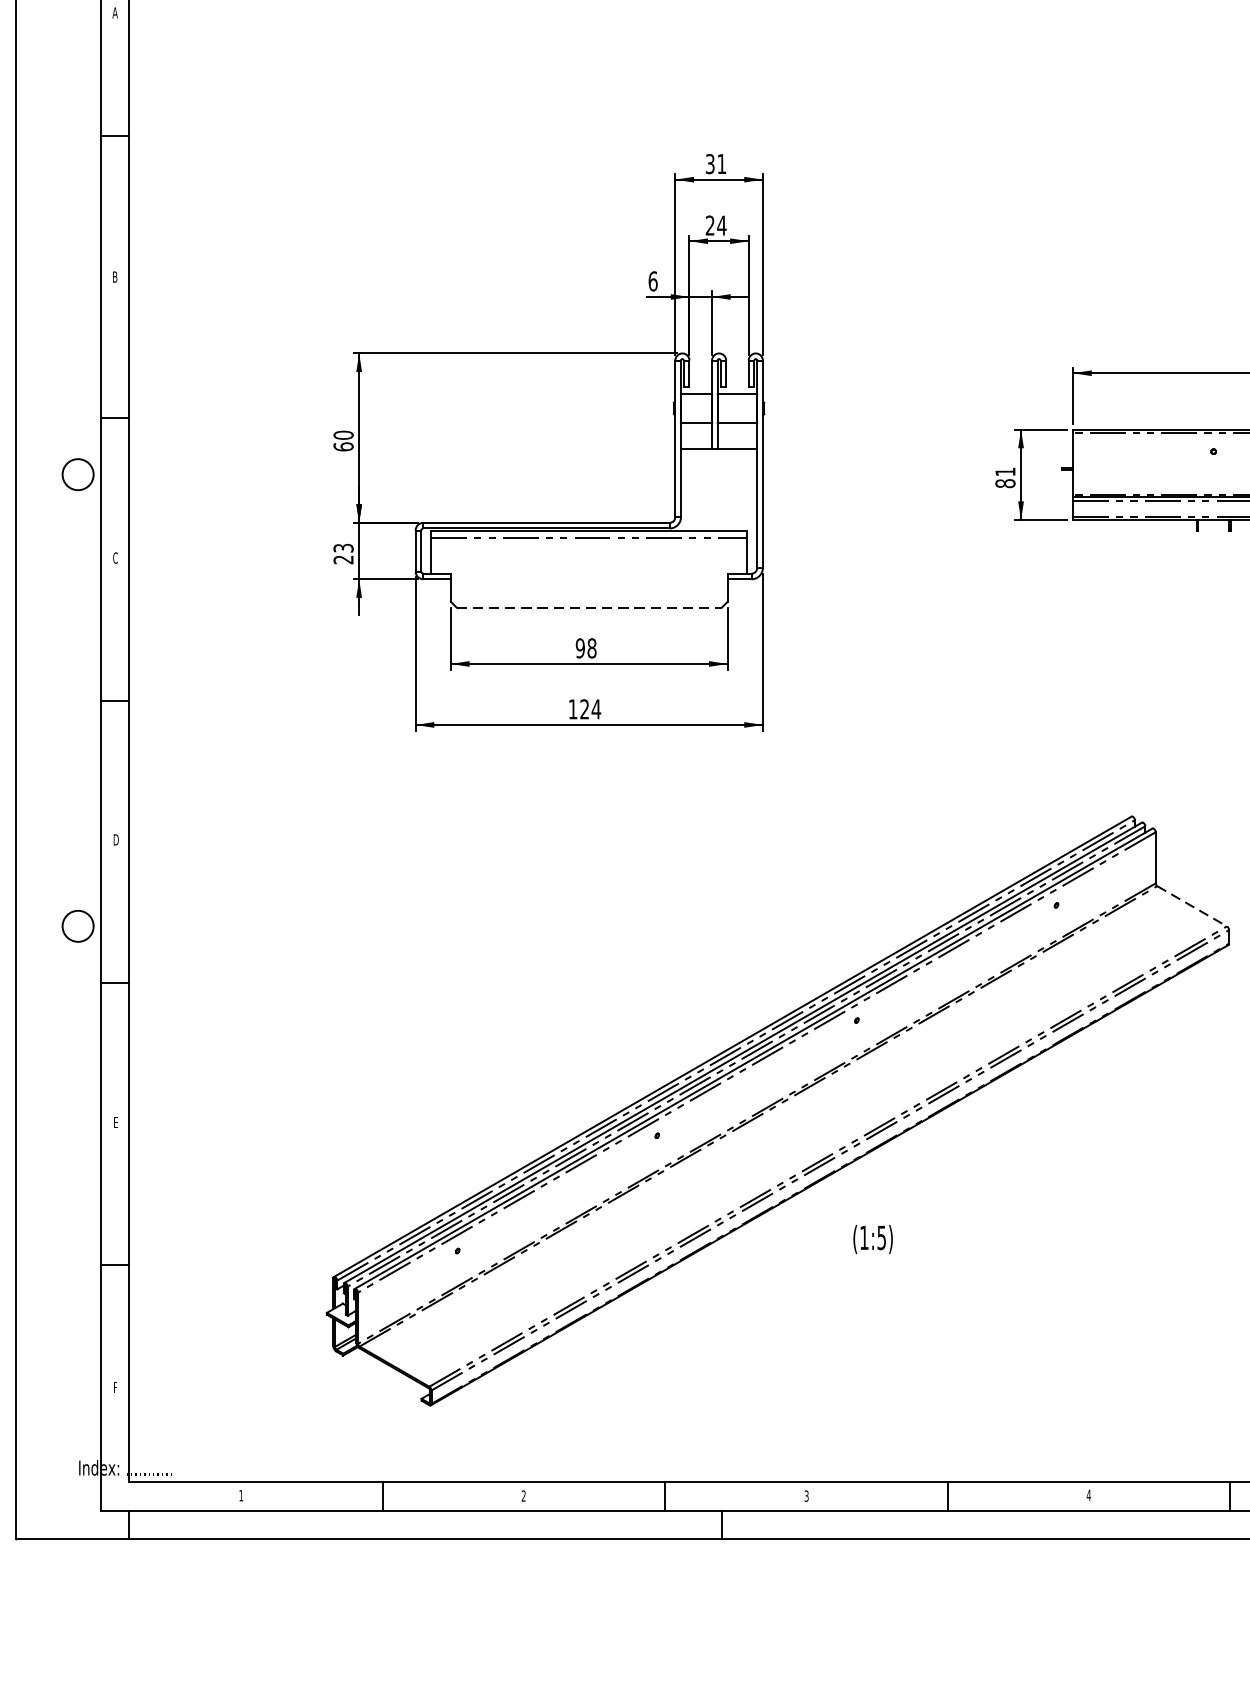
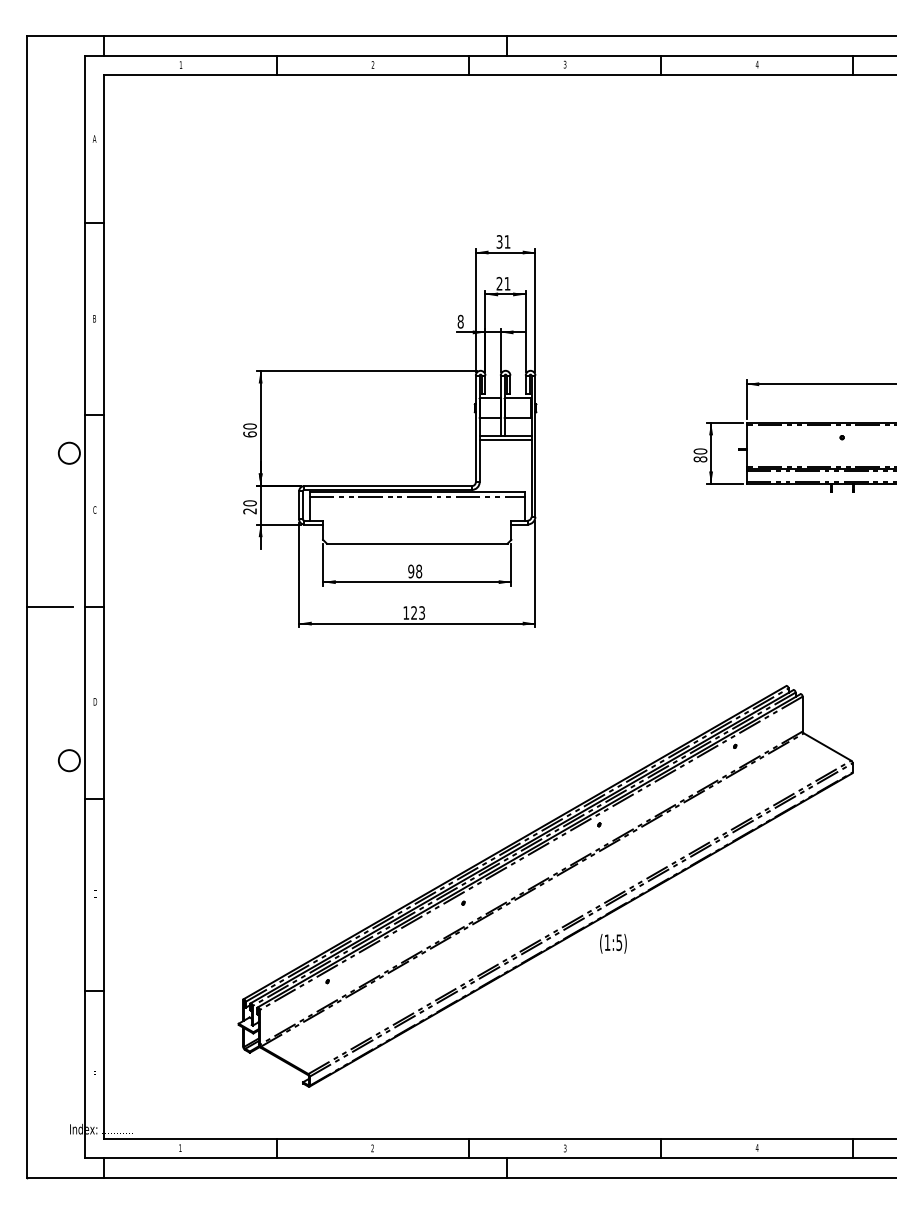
text: (721, 225) -> (507, 283), 24 -> 21
text: (652, 280) -> (460, 321), 6 -> 8
line: (718, 454) -> (505, 439), added
text: (1005, 472) -> (700, 451), 81 -> 80
text: (342, 548) -> (249, 503), 23 -> 20
line: (589, 607) -> (417, 543), dashed -> solid
line: (50, 701) -> (50, 607), added
text: (595, 708) -> (421, 612), 124 -> 123
line: (1192, 906) -> (827, 747), dashed -> solid
text: (873, 1239) -> (613, 943), moved

